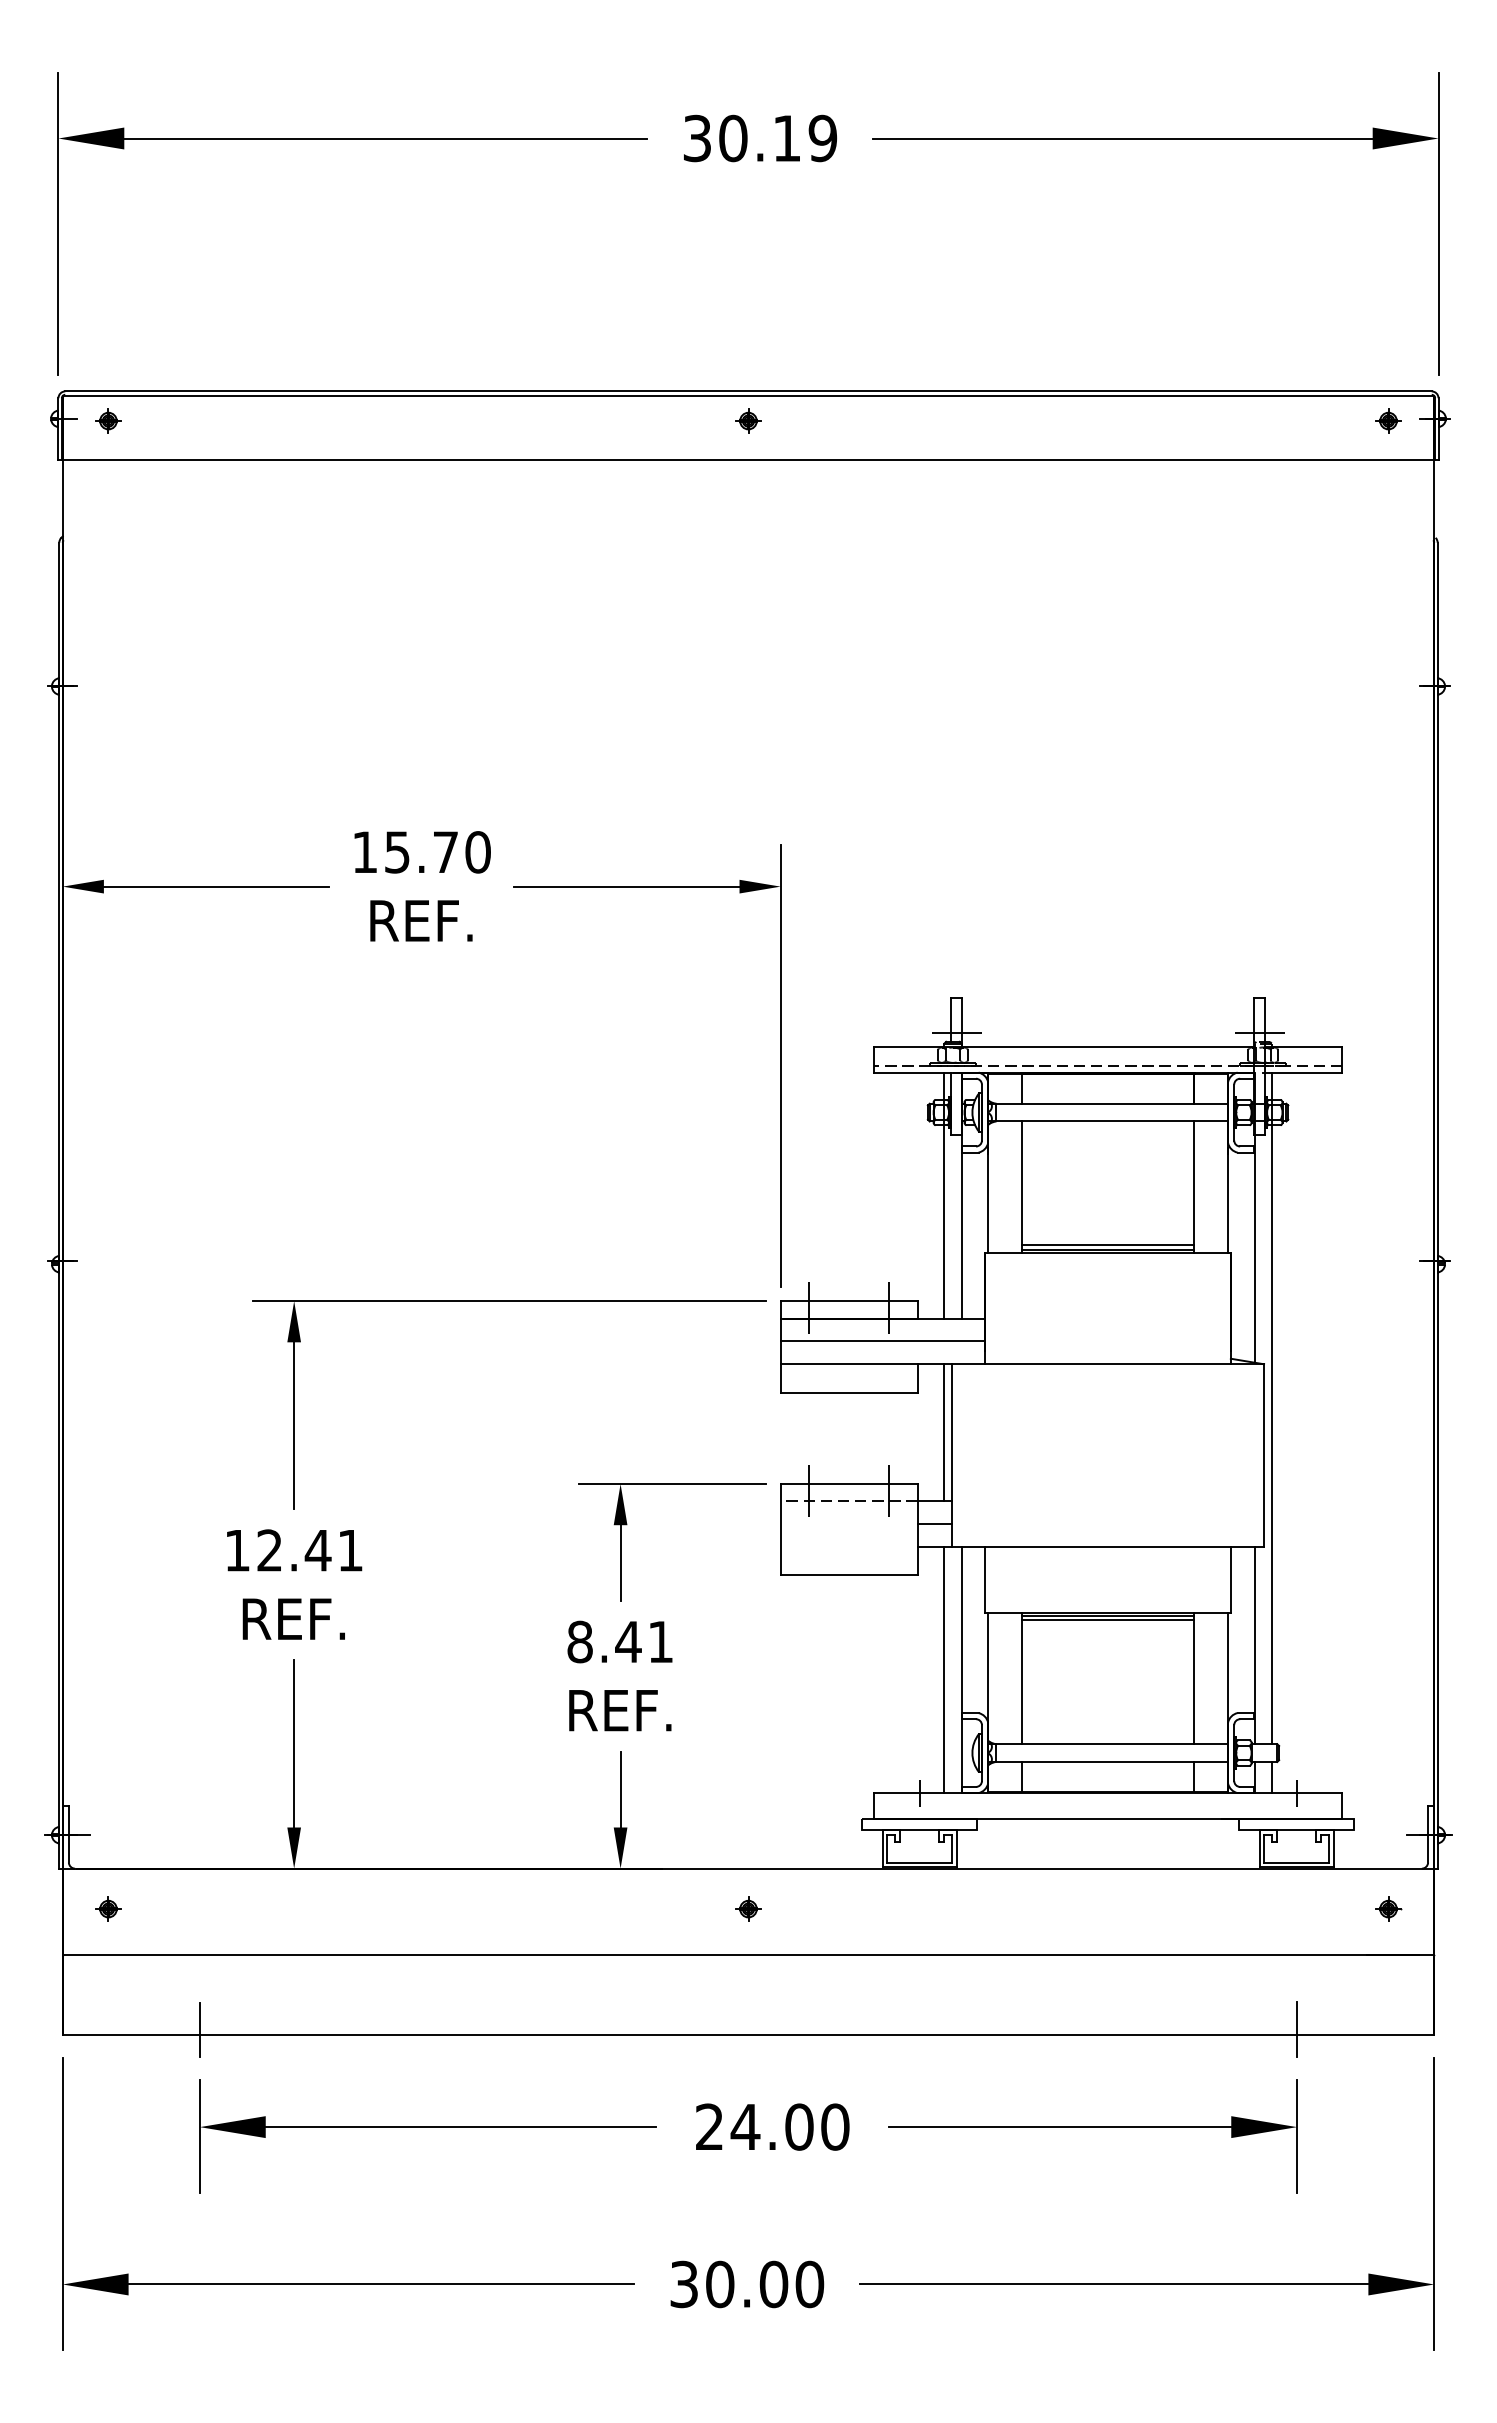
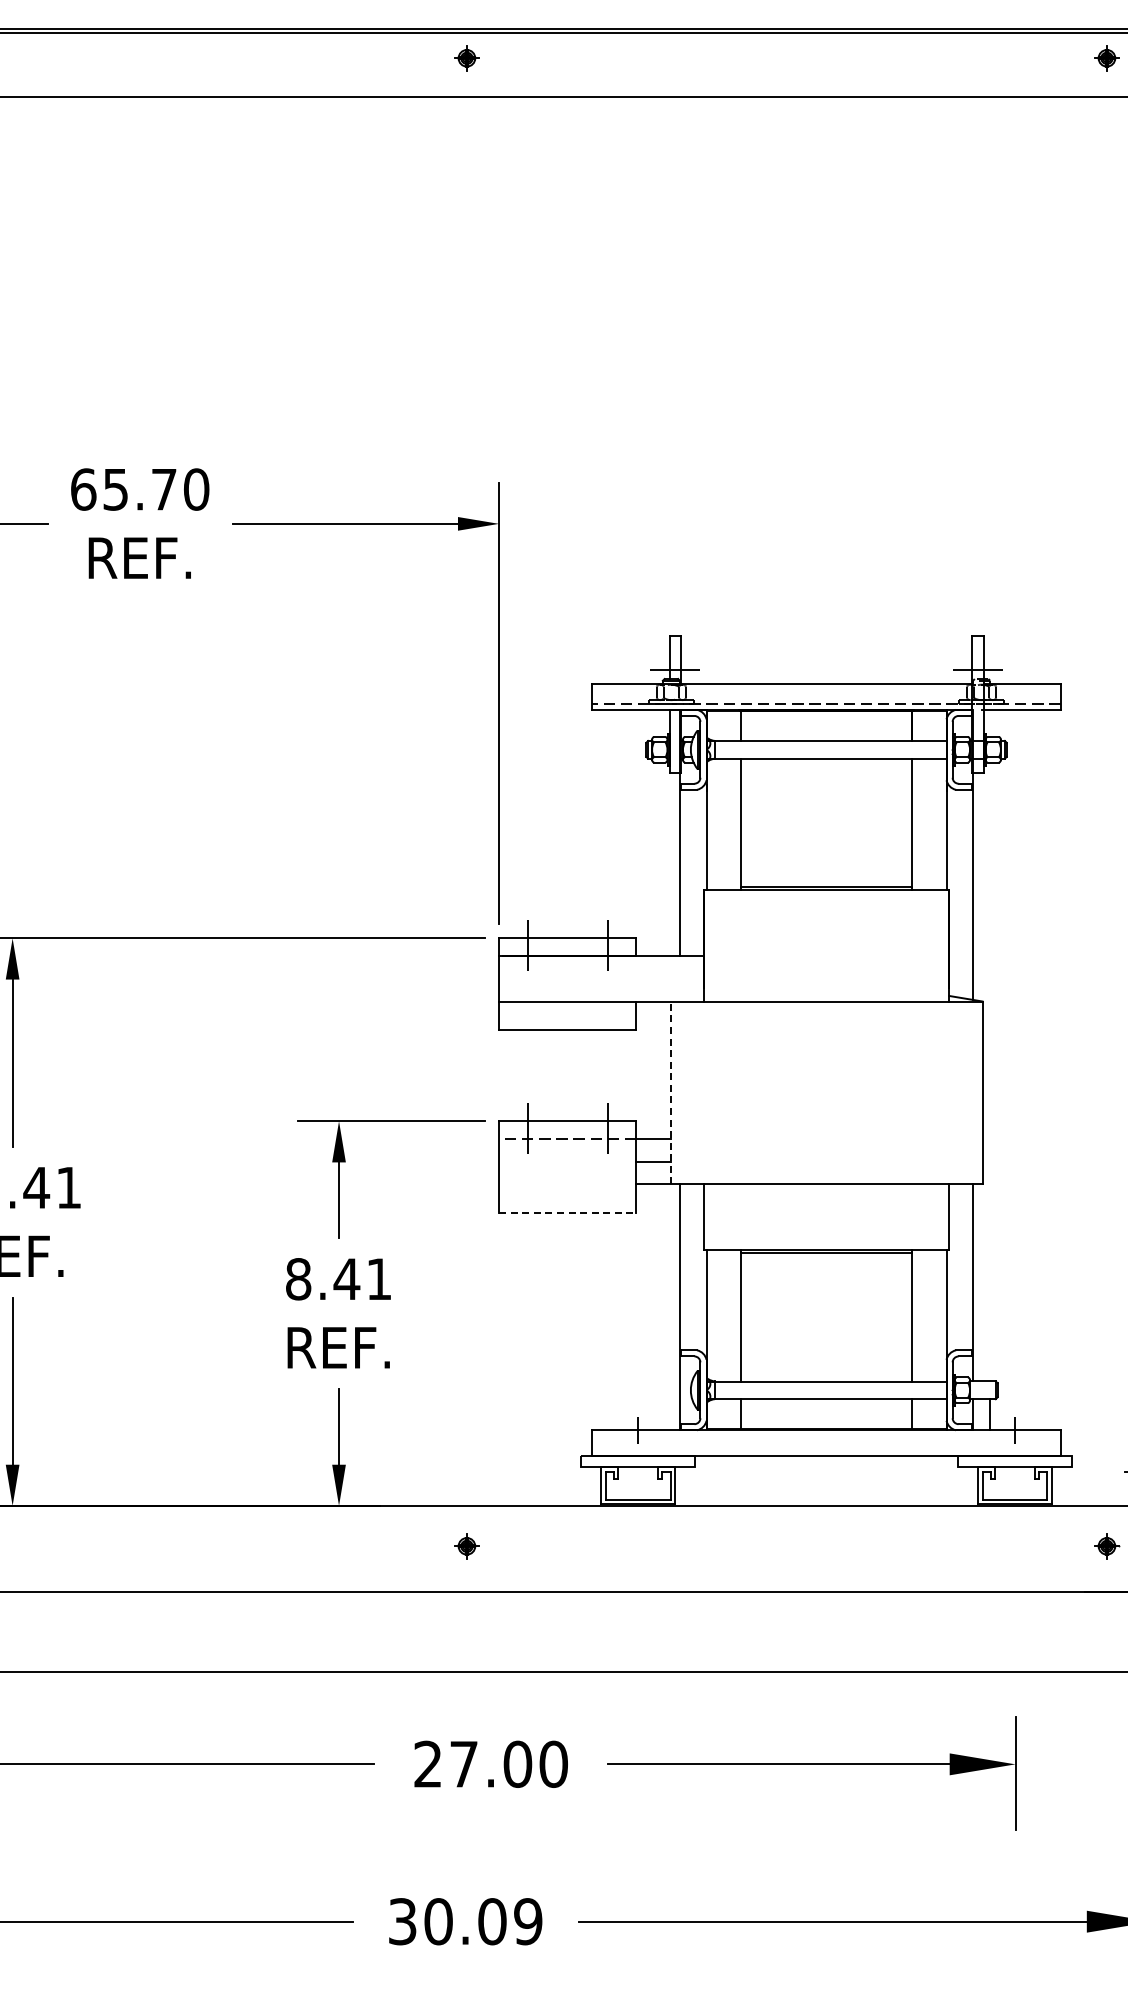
text: (365, 852) -> (83, 489), 15.70 -> 65.70
line: (944, 1195) -> (662, 832), removed
line: (1107, 1245) -> (825, 882), removed
line: (882, 1341) -> (600, 978), removed
line: (1271, 1408) -> (989, 1045), removed
line: (944, 1432) -> (662, 1069), removed
line: (952, 1455) -> (670, 1092), solid -> dashed
line: (849, 1575) -> (567, 1212), solid -> dashed
line: (1107, 1620) -> (825, 1257), removed
line: (944, 1670) -> (662, 1307), removed
line: (1297, 2029) -> (1015, 1666), removed
text: (745, 2126) -> (463, 1763), 24.00 -> 27.00
text: (809, 2284) -> (527, 1921), 30.00 -> 30.09

